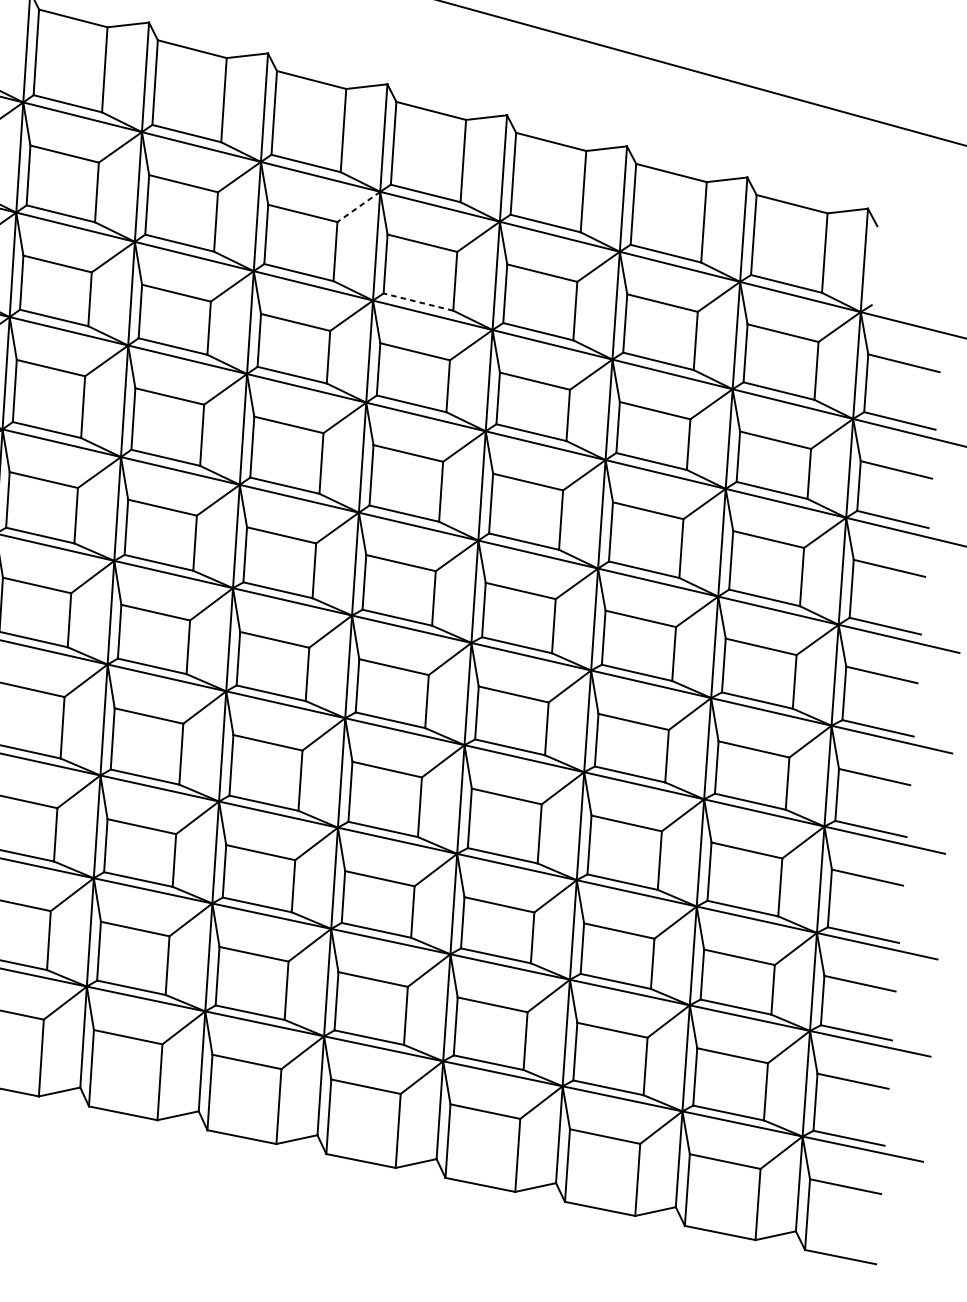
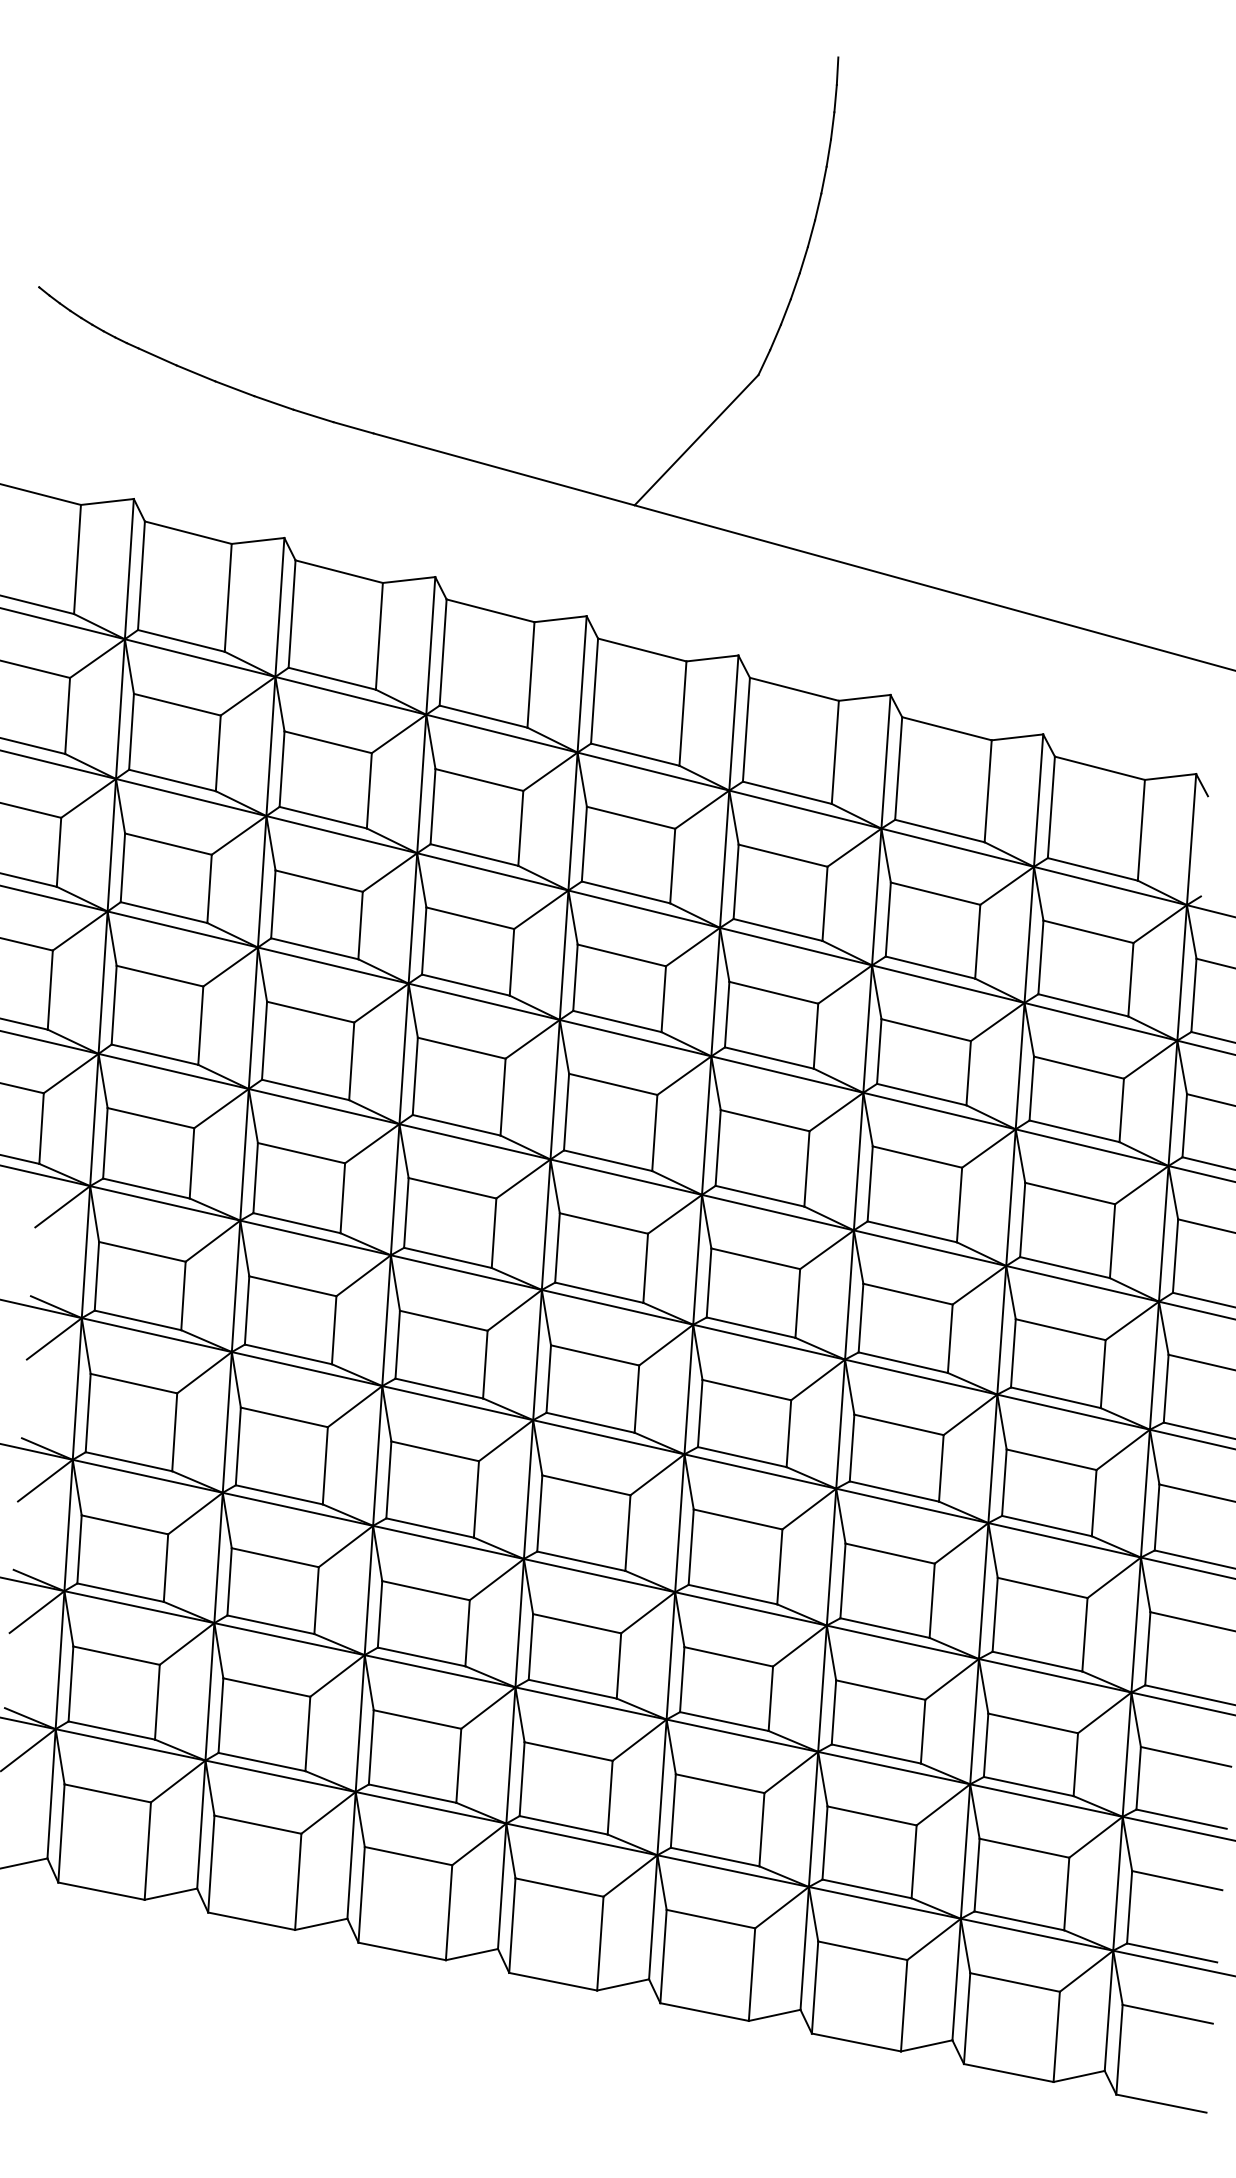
line: (358, 207) -> (550, 772), dashed -> solid
line: (418, 302) -> (625, 892), dashed -> solid

